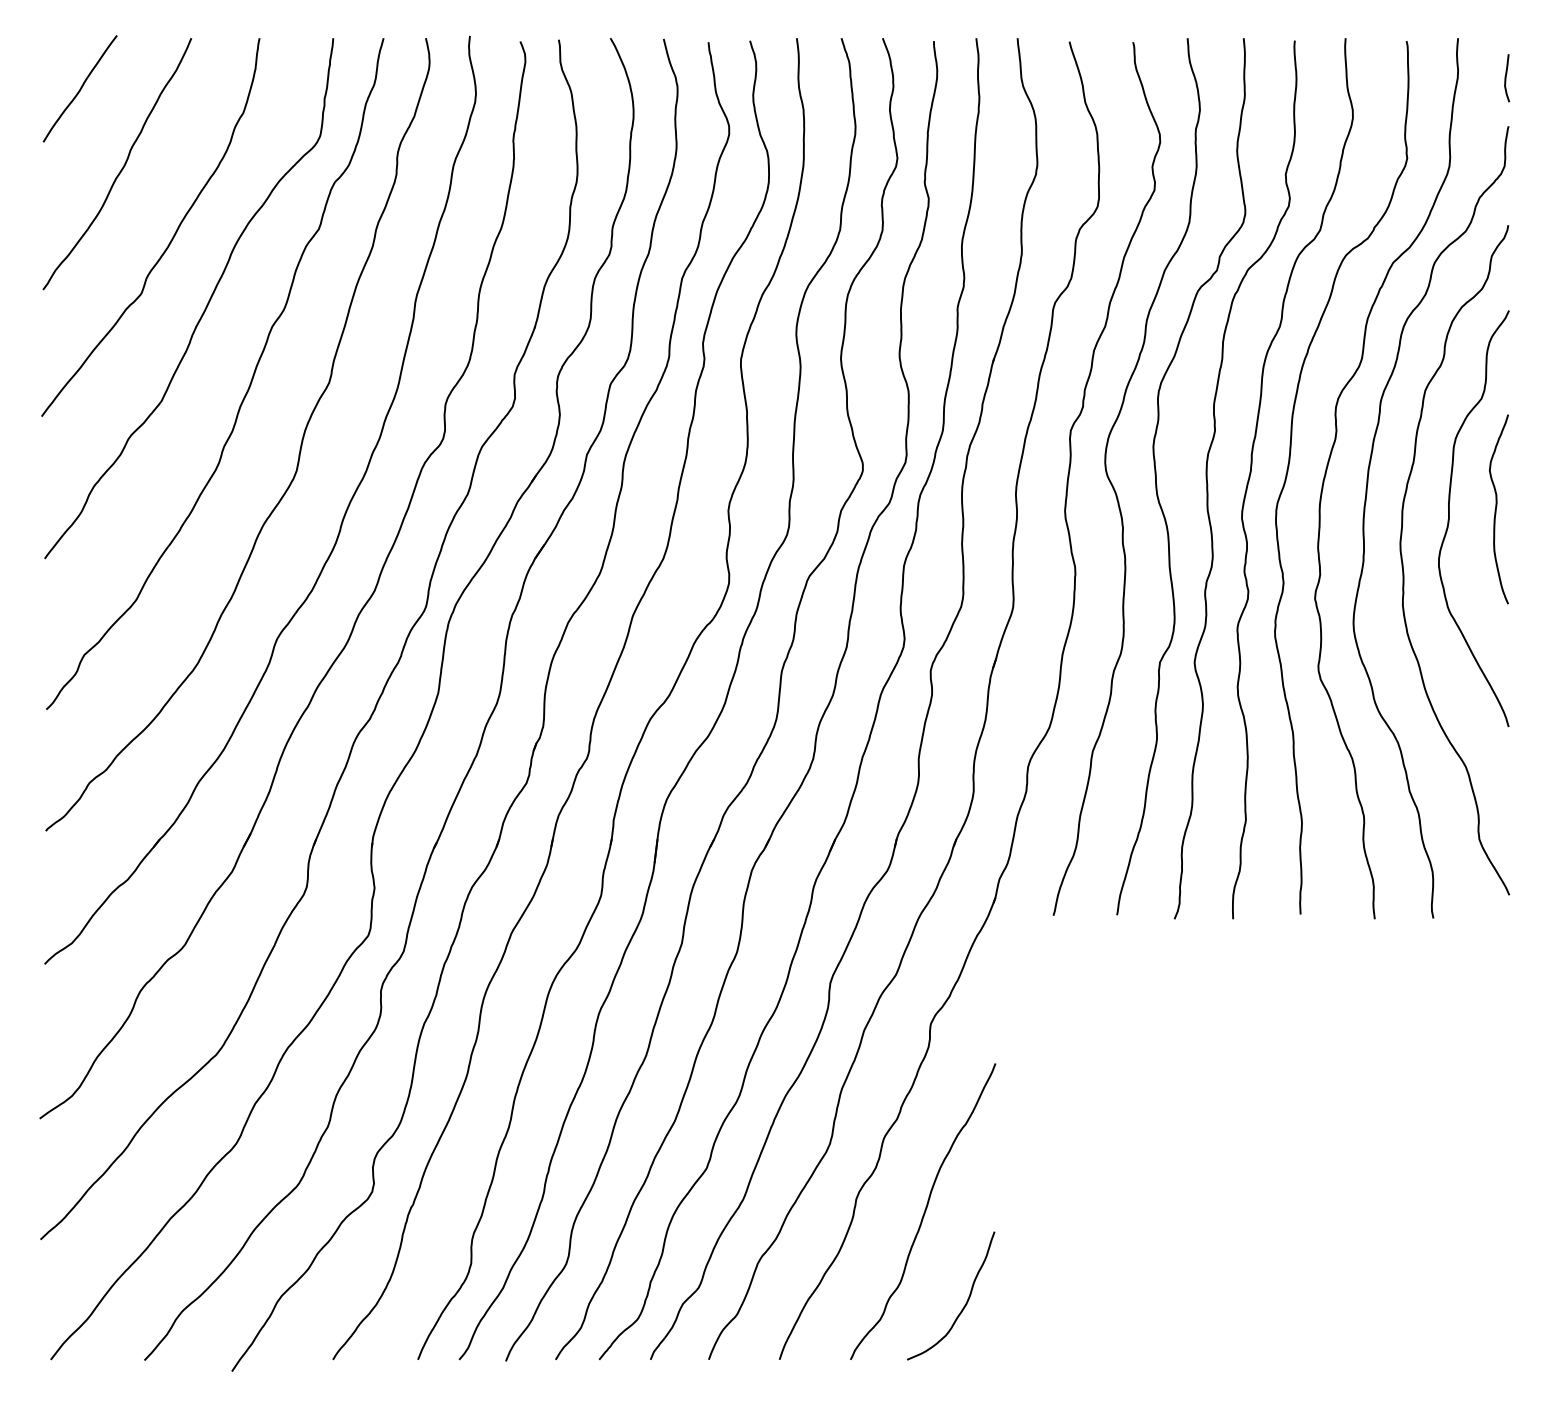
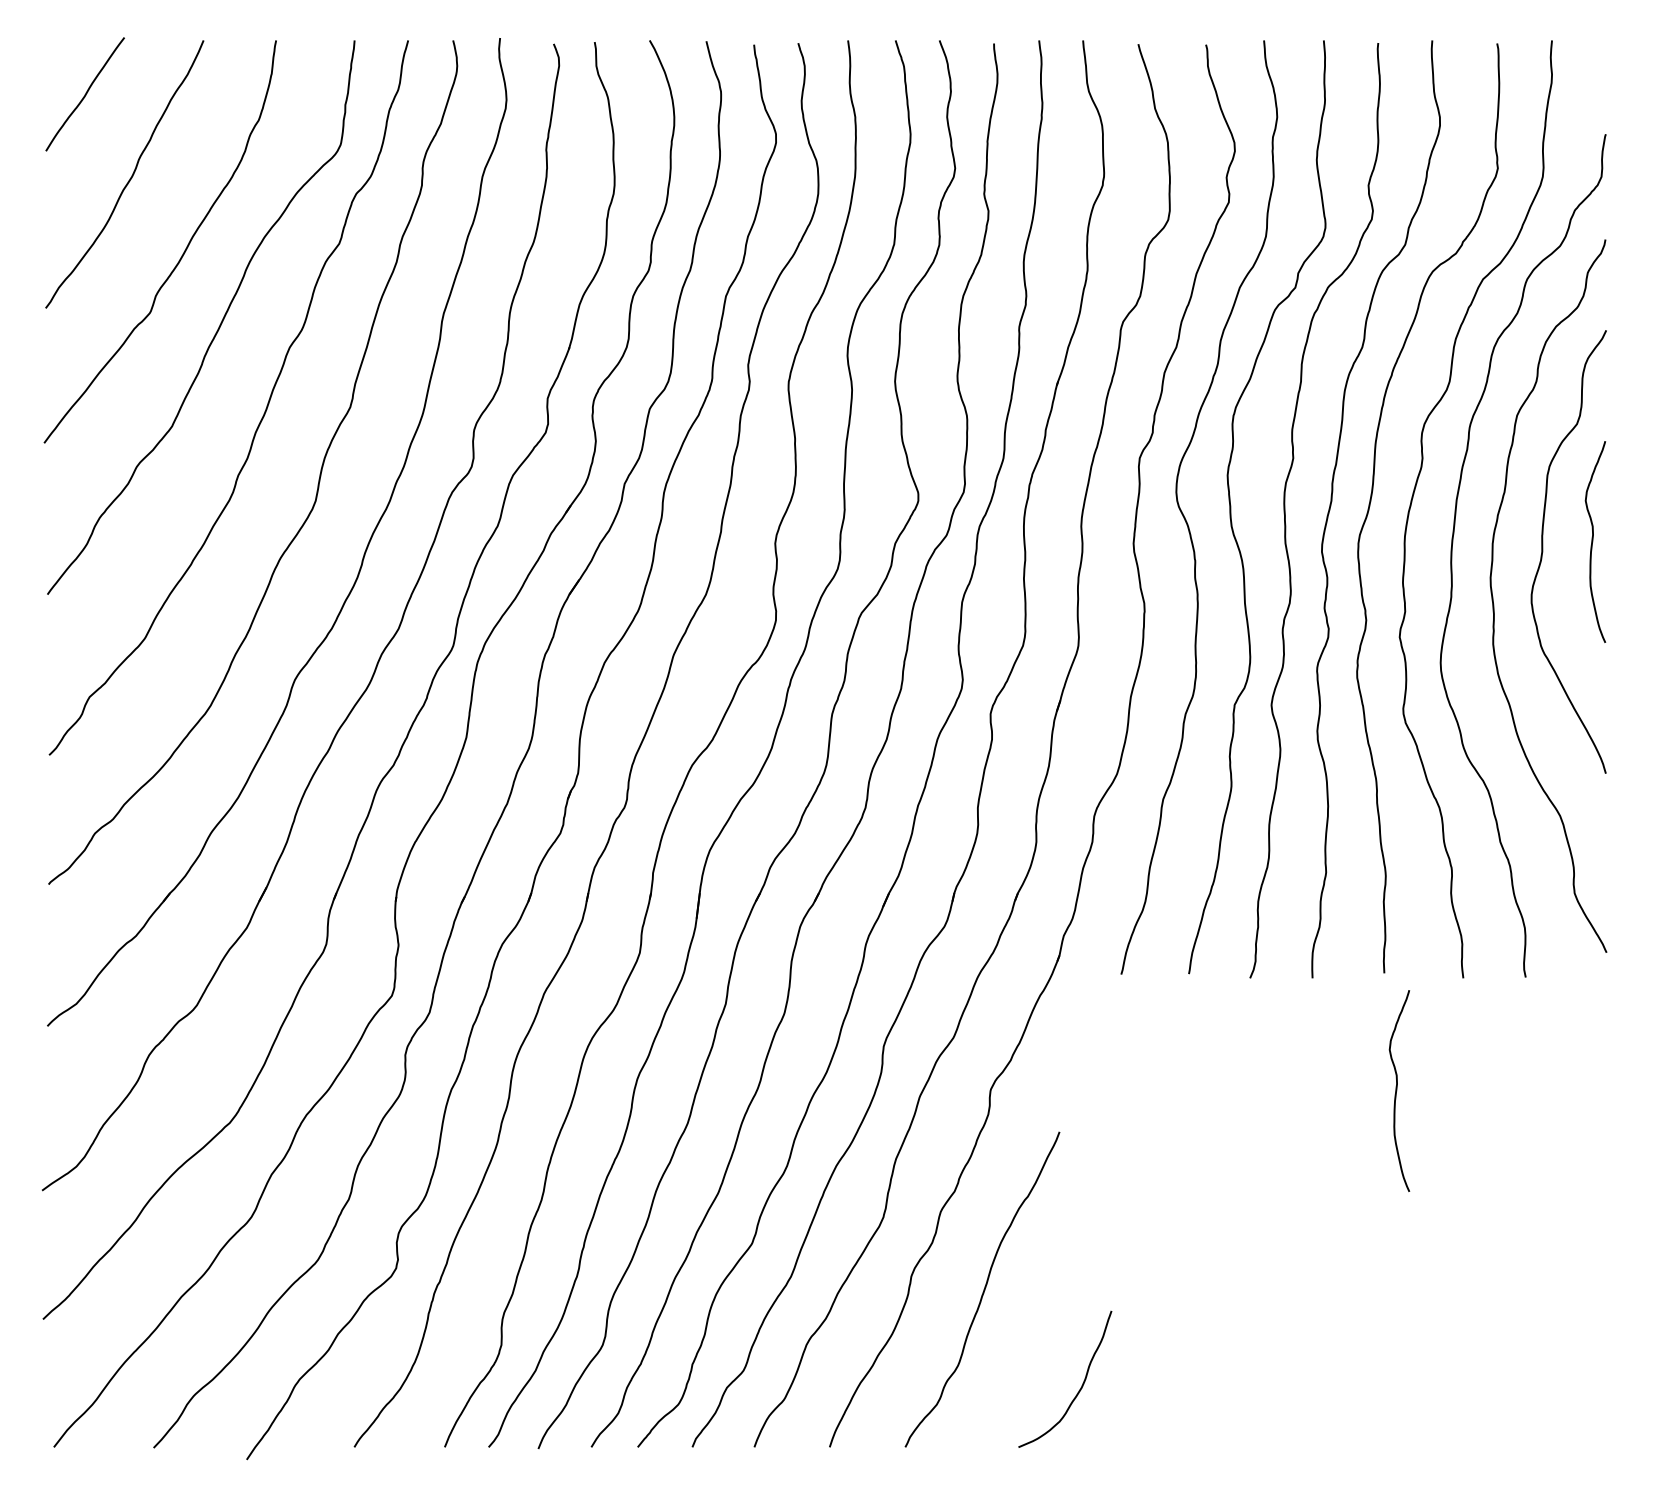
curve: (1506, 77) -> (1603, 82), removed
curve: (1312, 1024) -> (1397, 1090), added
curve: (966, 1301) -> (1081, 1385), moved

